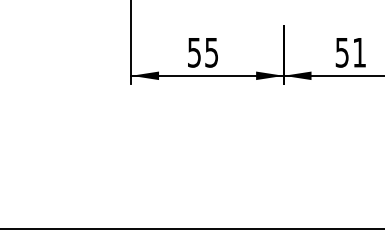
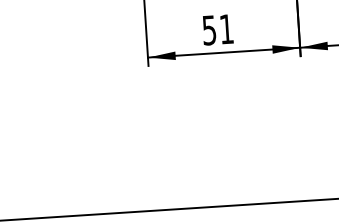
text: (211, 52) -> (226, 29), 55 -> 51

